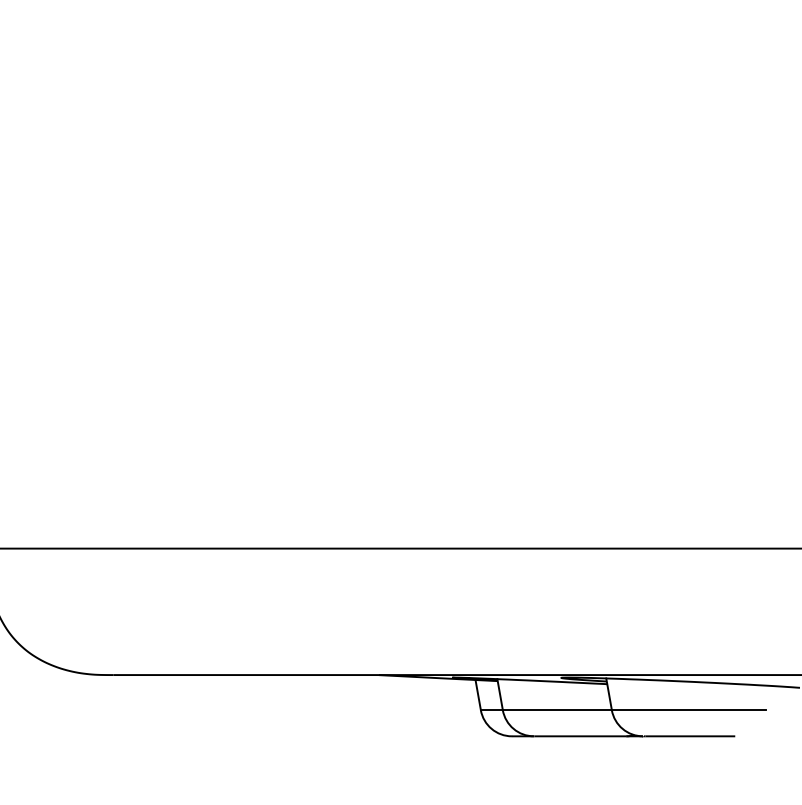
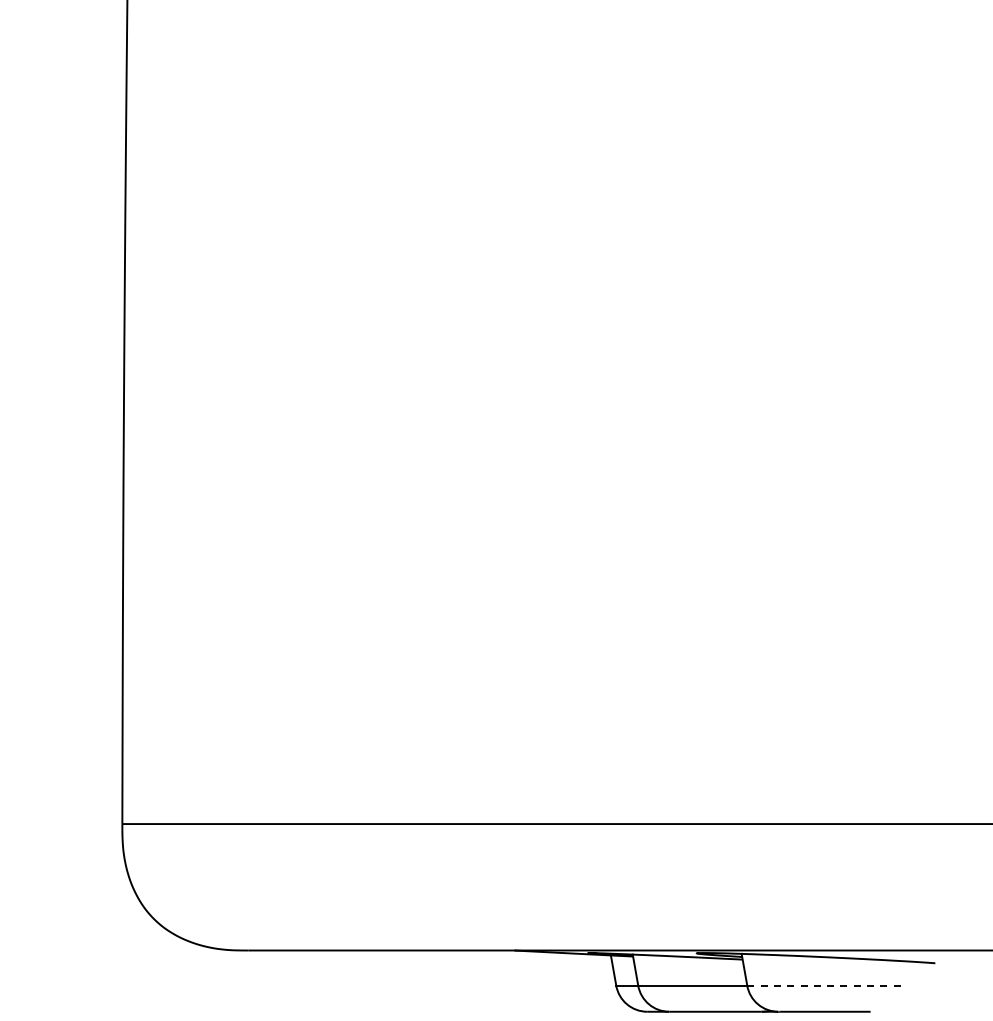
line: (689, 710) -> (824, 985), solid -> dashed

